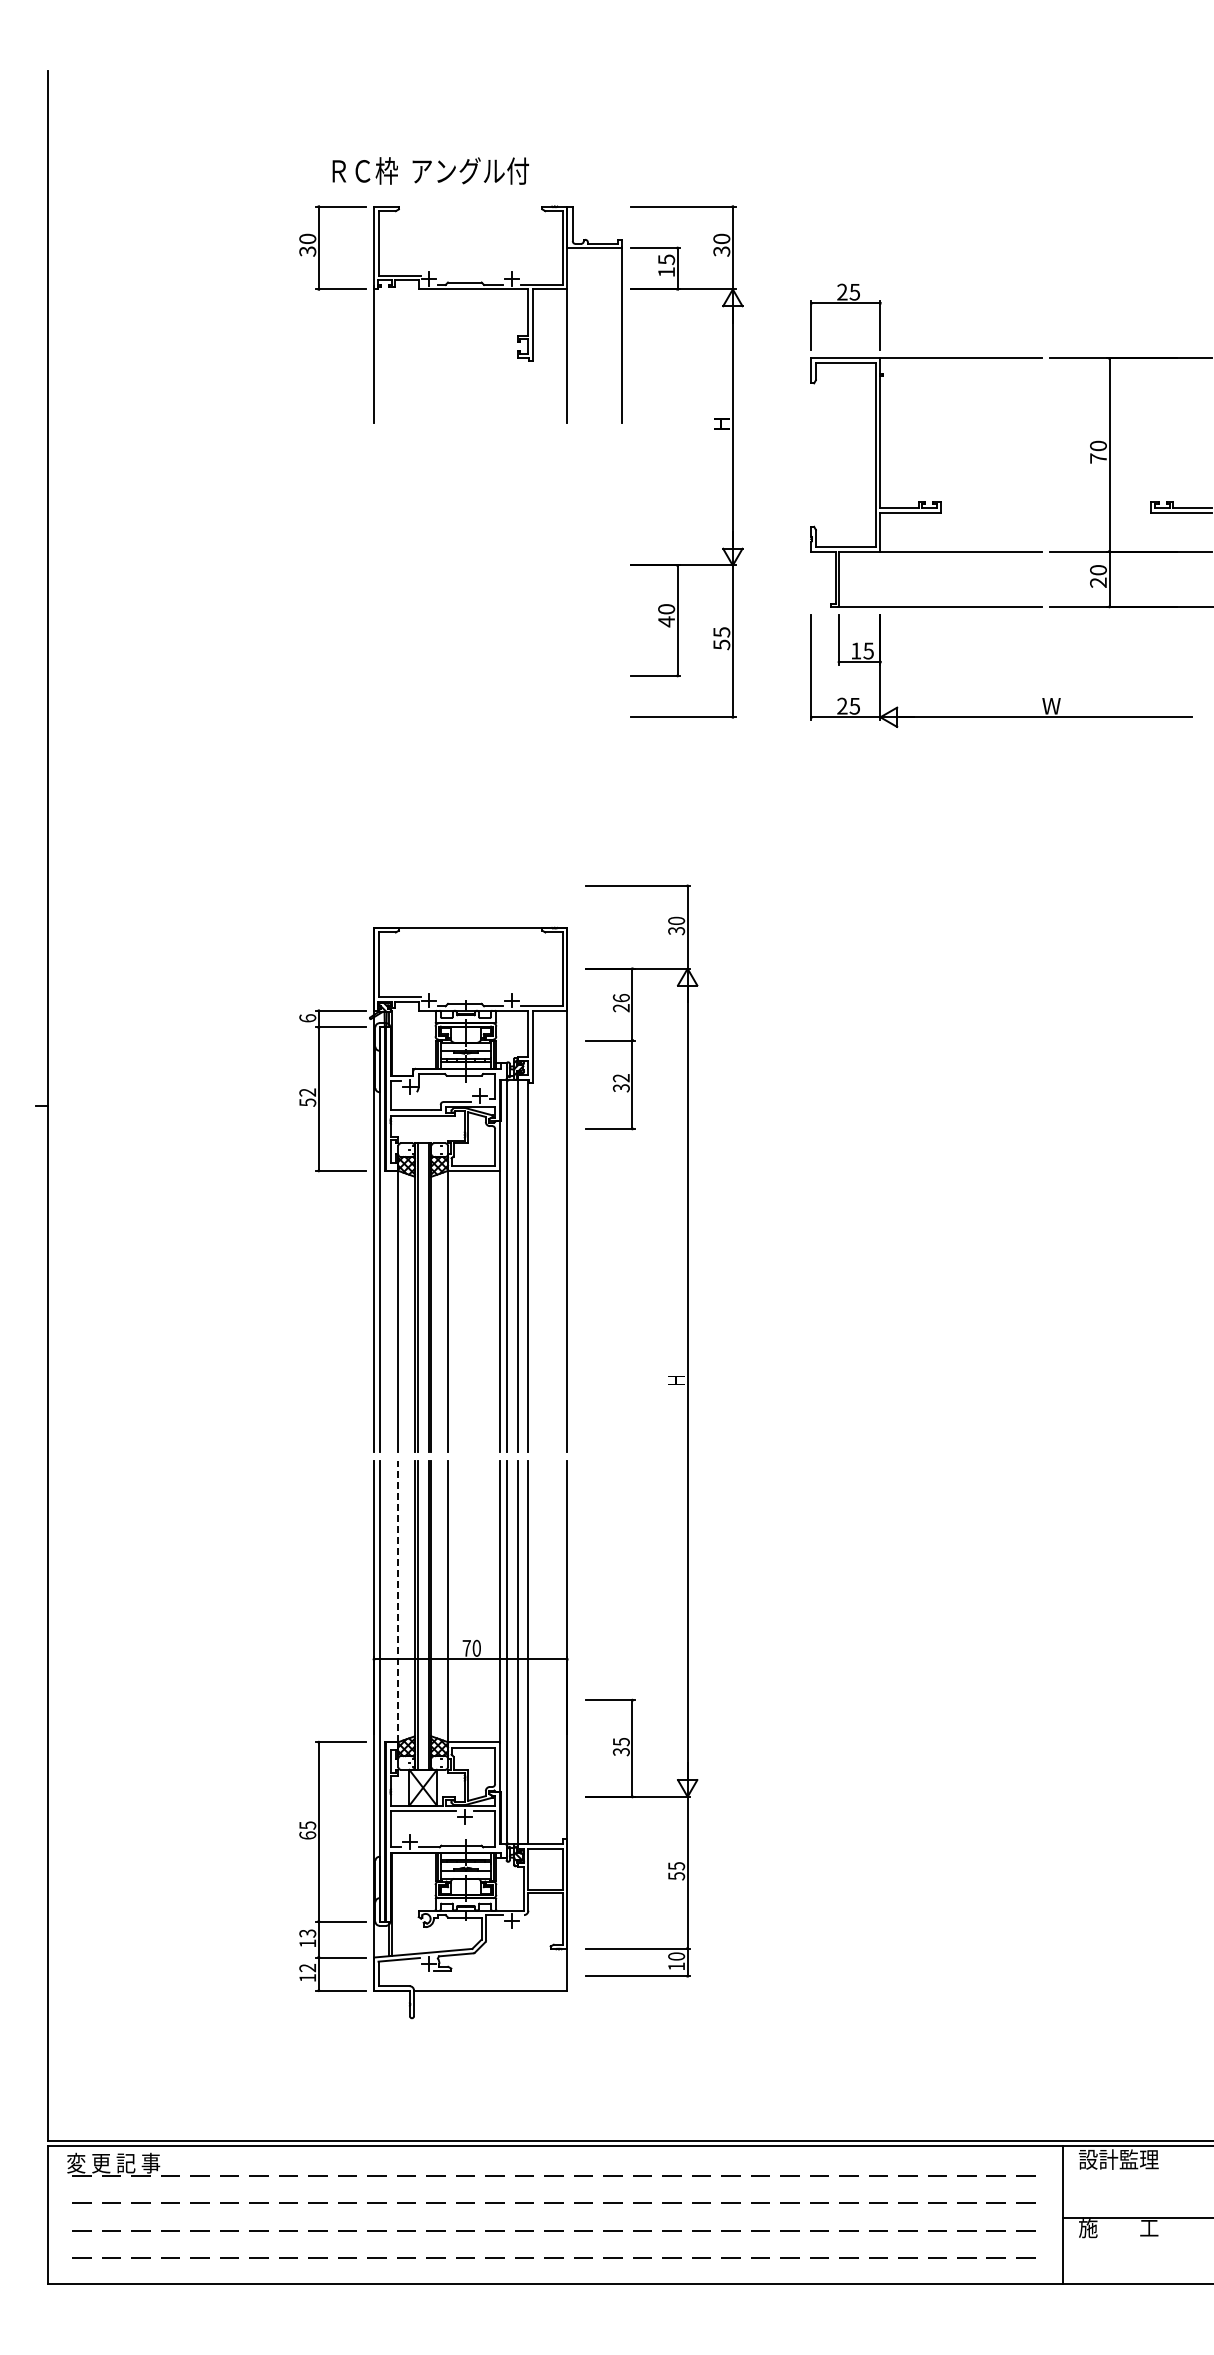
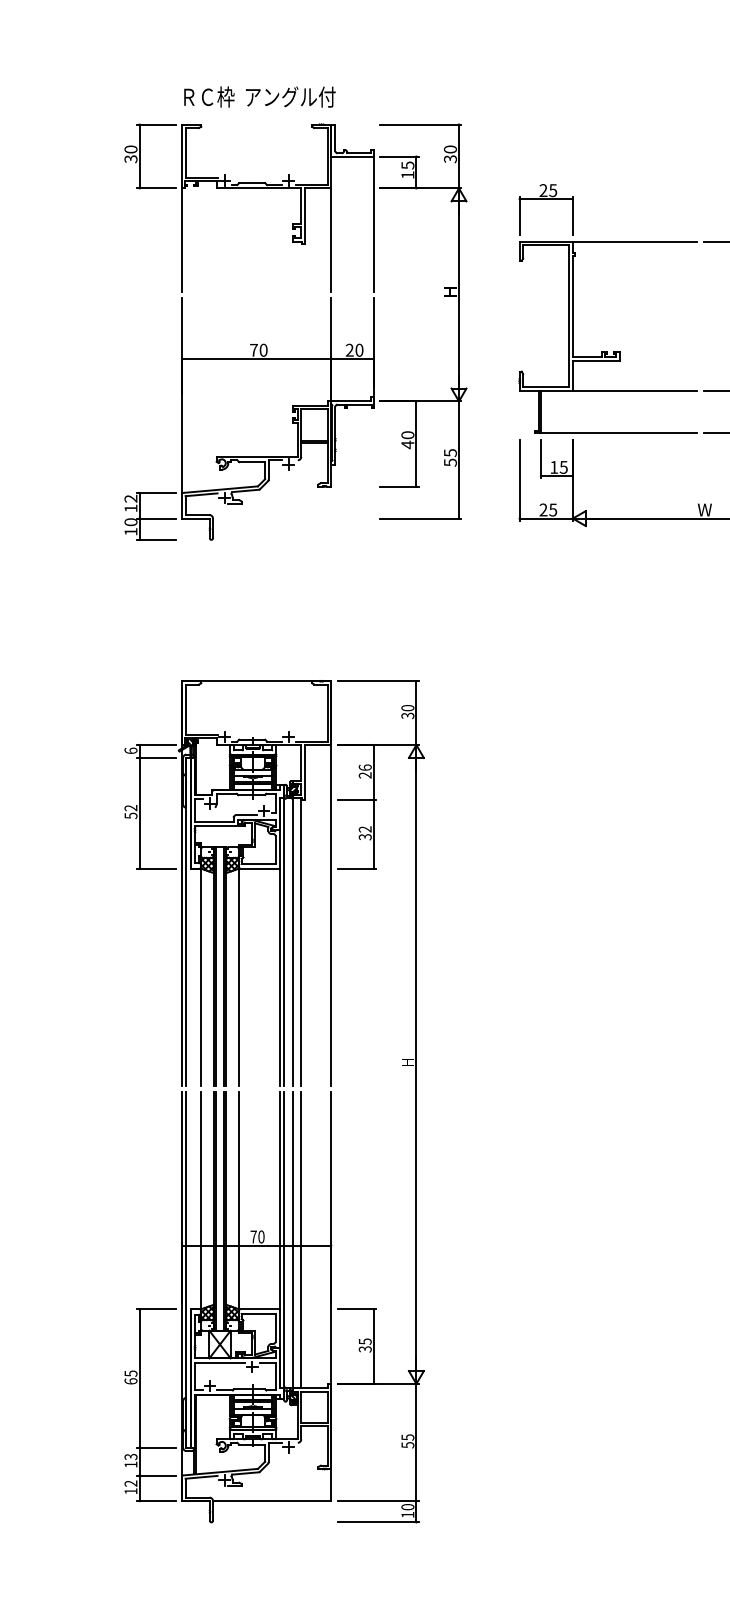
text: (430, 170) -> (259, 96), moved
part: (461, 588) -> (249, 419), added
part: (687, 1430) -> (416, 1101), moved
line: (398, 1601) -> (201, 1200), dashed -> solid

